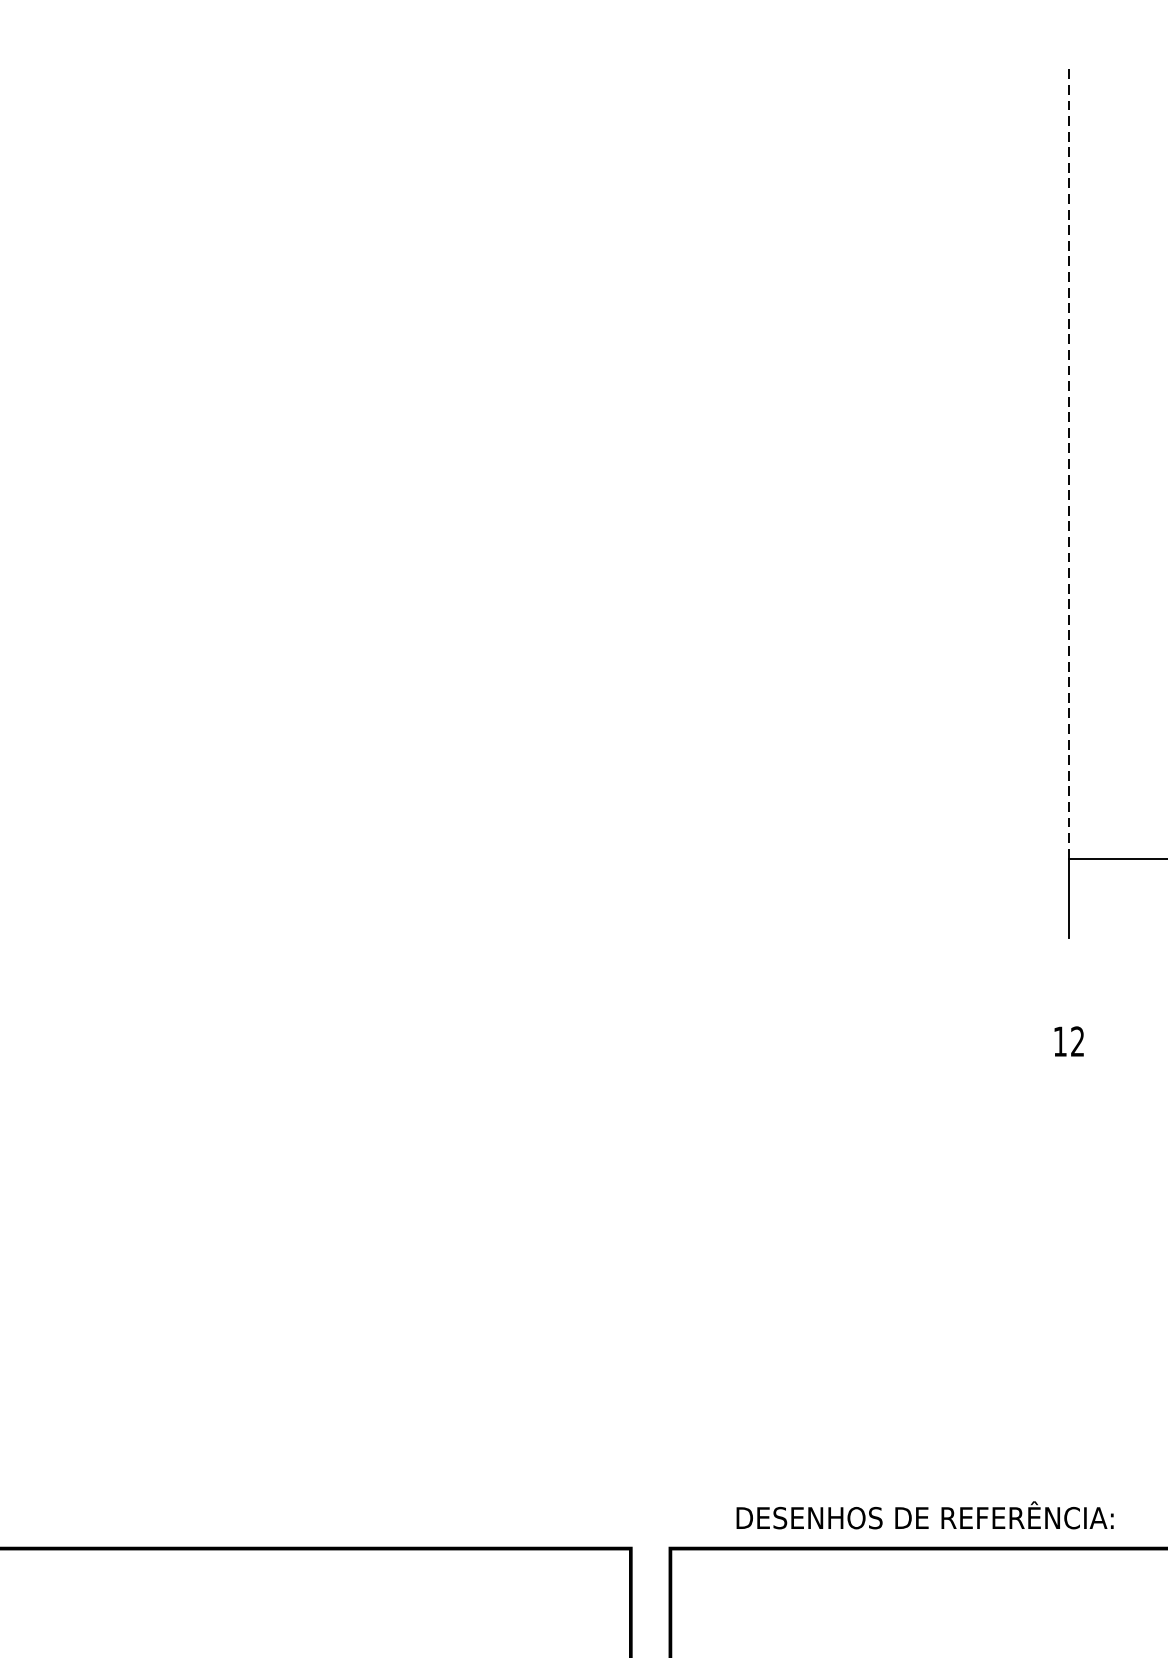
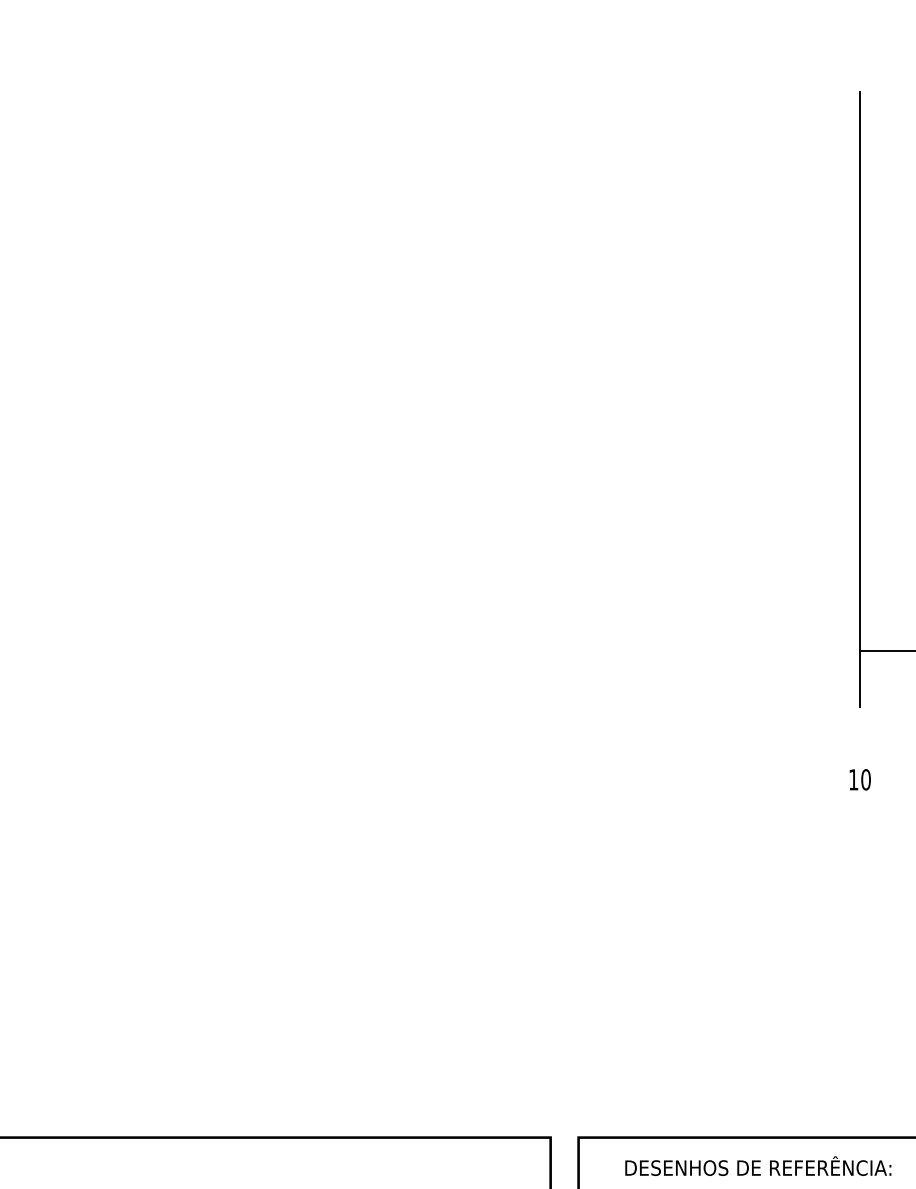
line: (1068, 461) -> (859, 370), dashed -> solid
text: (1076, 1041) -> (865, 779), 12 -> 10
text: (925, 1514) -> (758, 1165), moved

